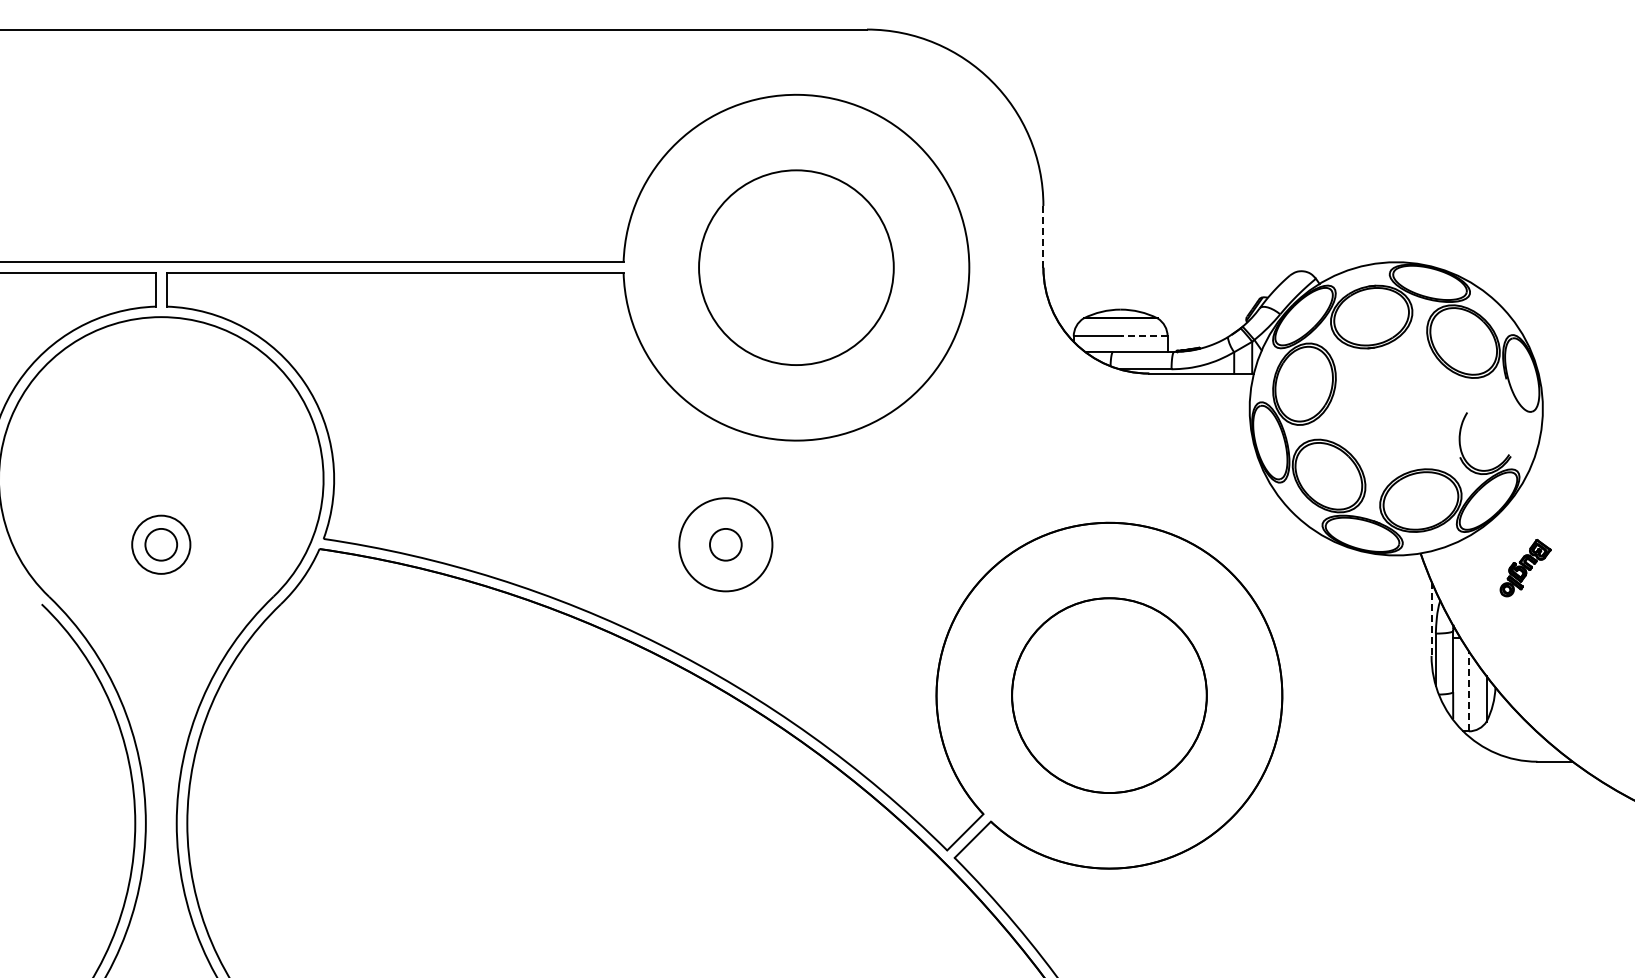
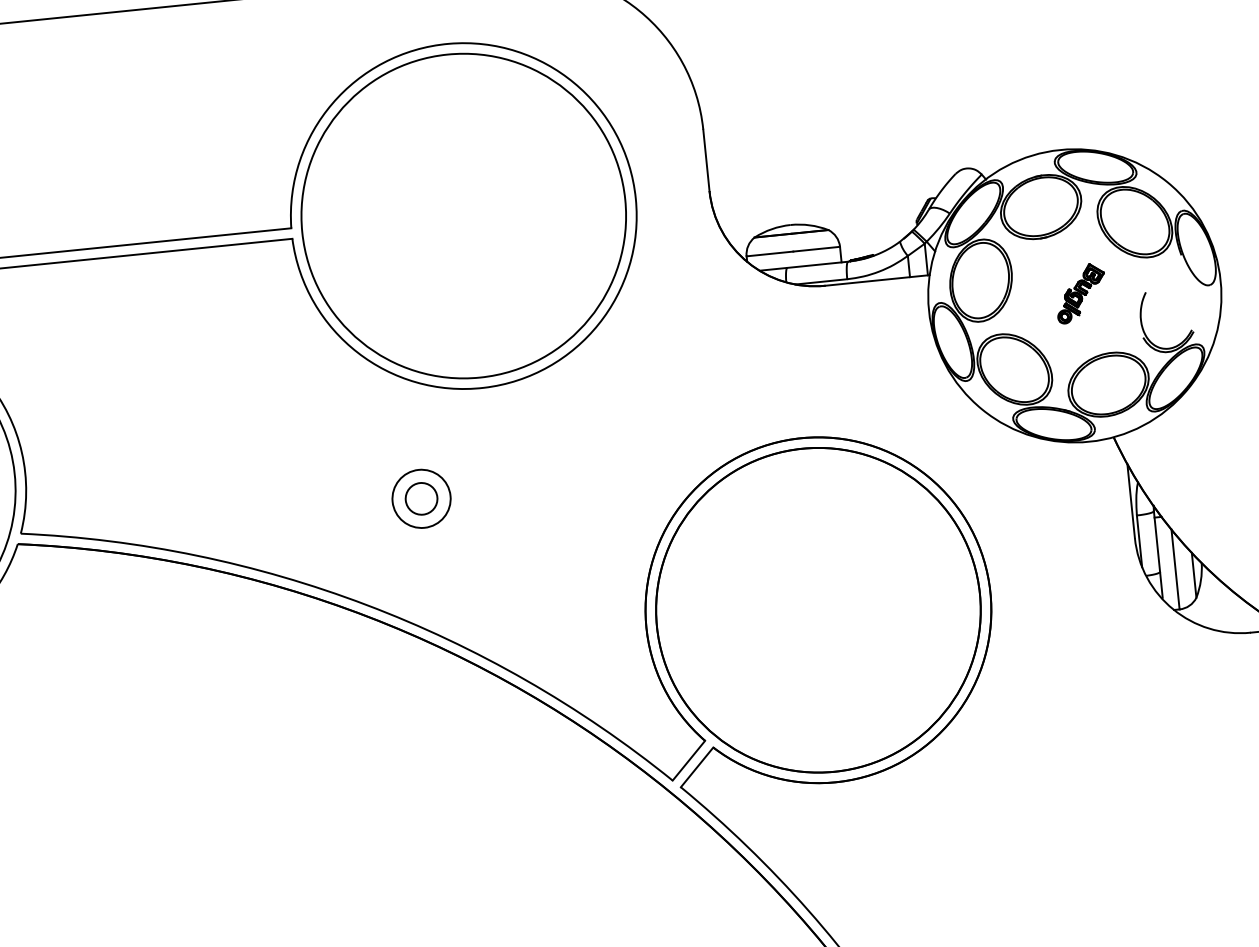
line: (1043, 236) -> (706, 160), dashed -> solid
circle: (796, 267) -> (463, 215), size x1.67
line: (1143, 336) -> (816, 249), dashed -> solid
circle: (725, 544) -> (421, 498), size x0.62
part: (1525, 568) -> (1080, 293), moved
line: (1431, 619) -> (1131, 501), dashed -> solid
line: (1468, 690) -> (1175, 568), dashed -> solid
circle: (1109, 695) -> (818, 610), size x1.67

